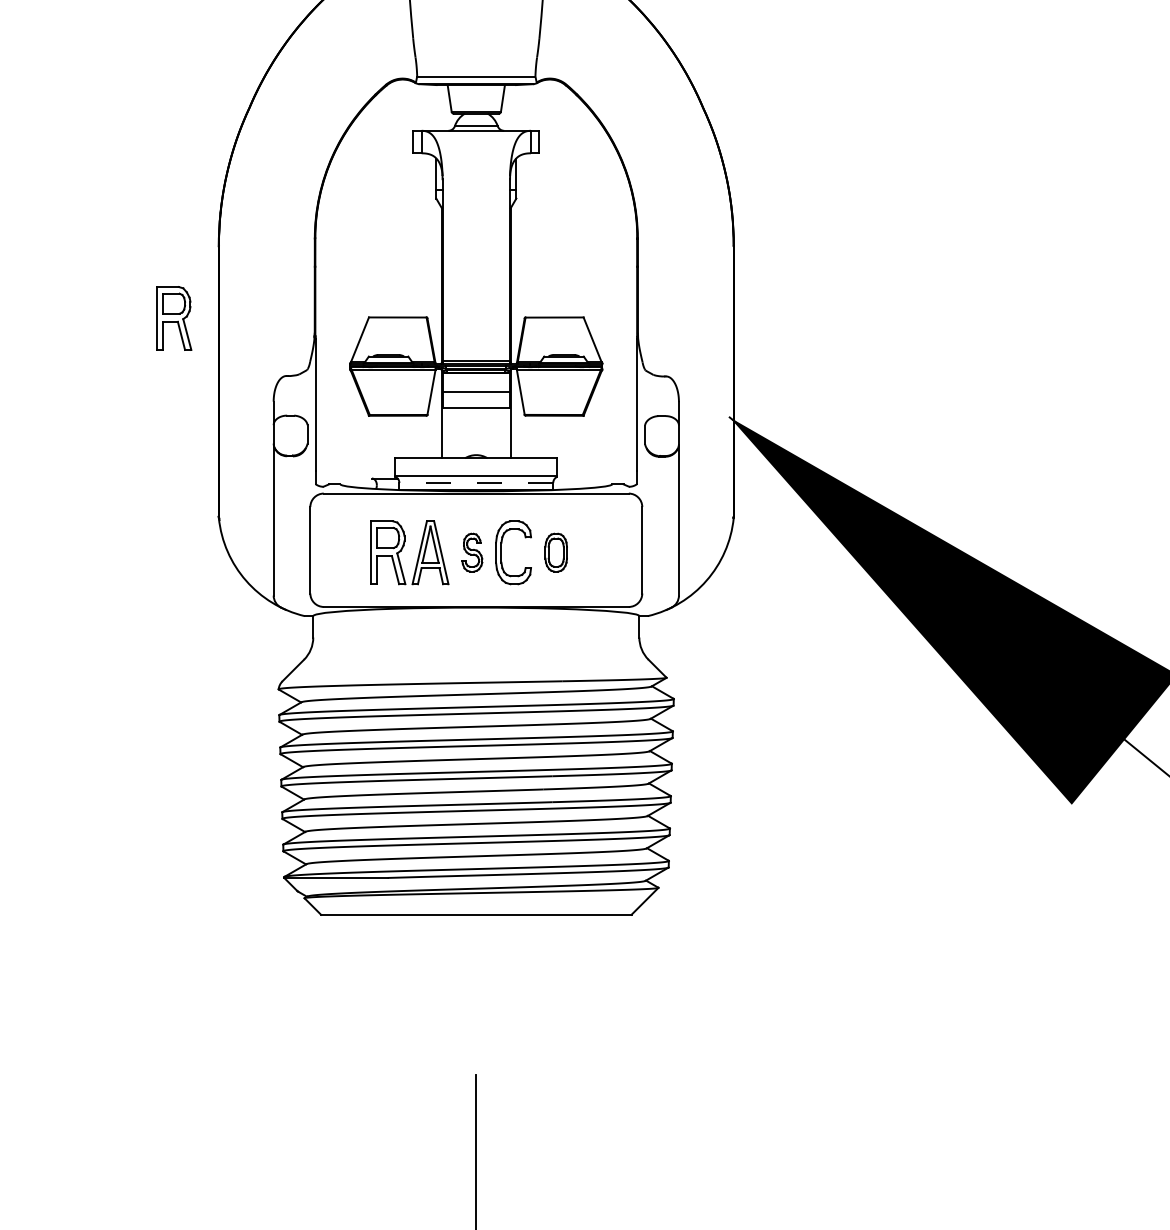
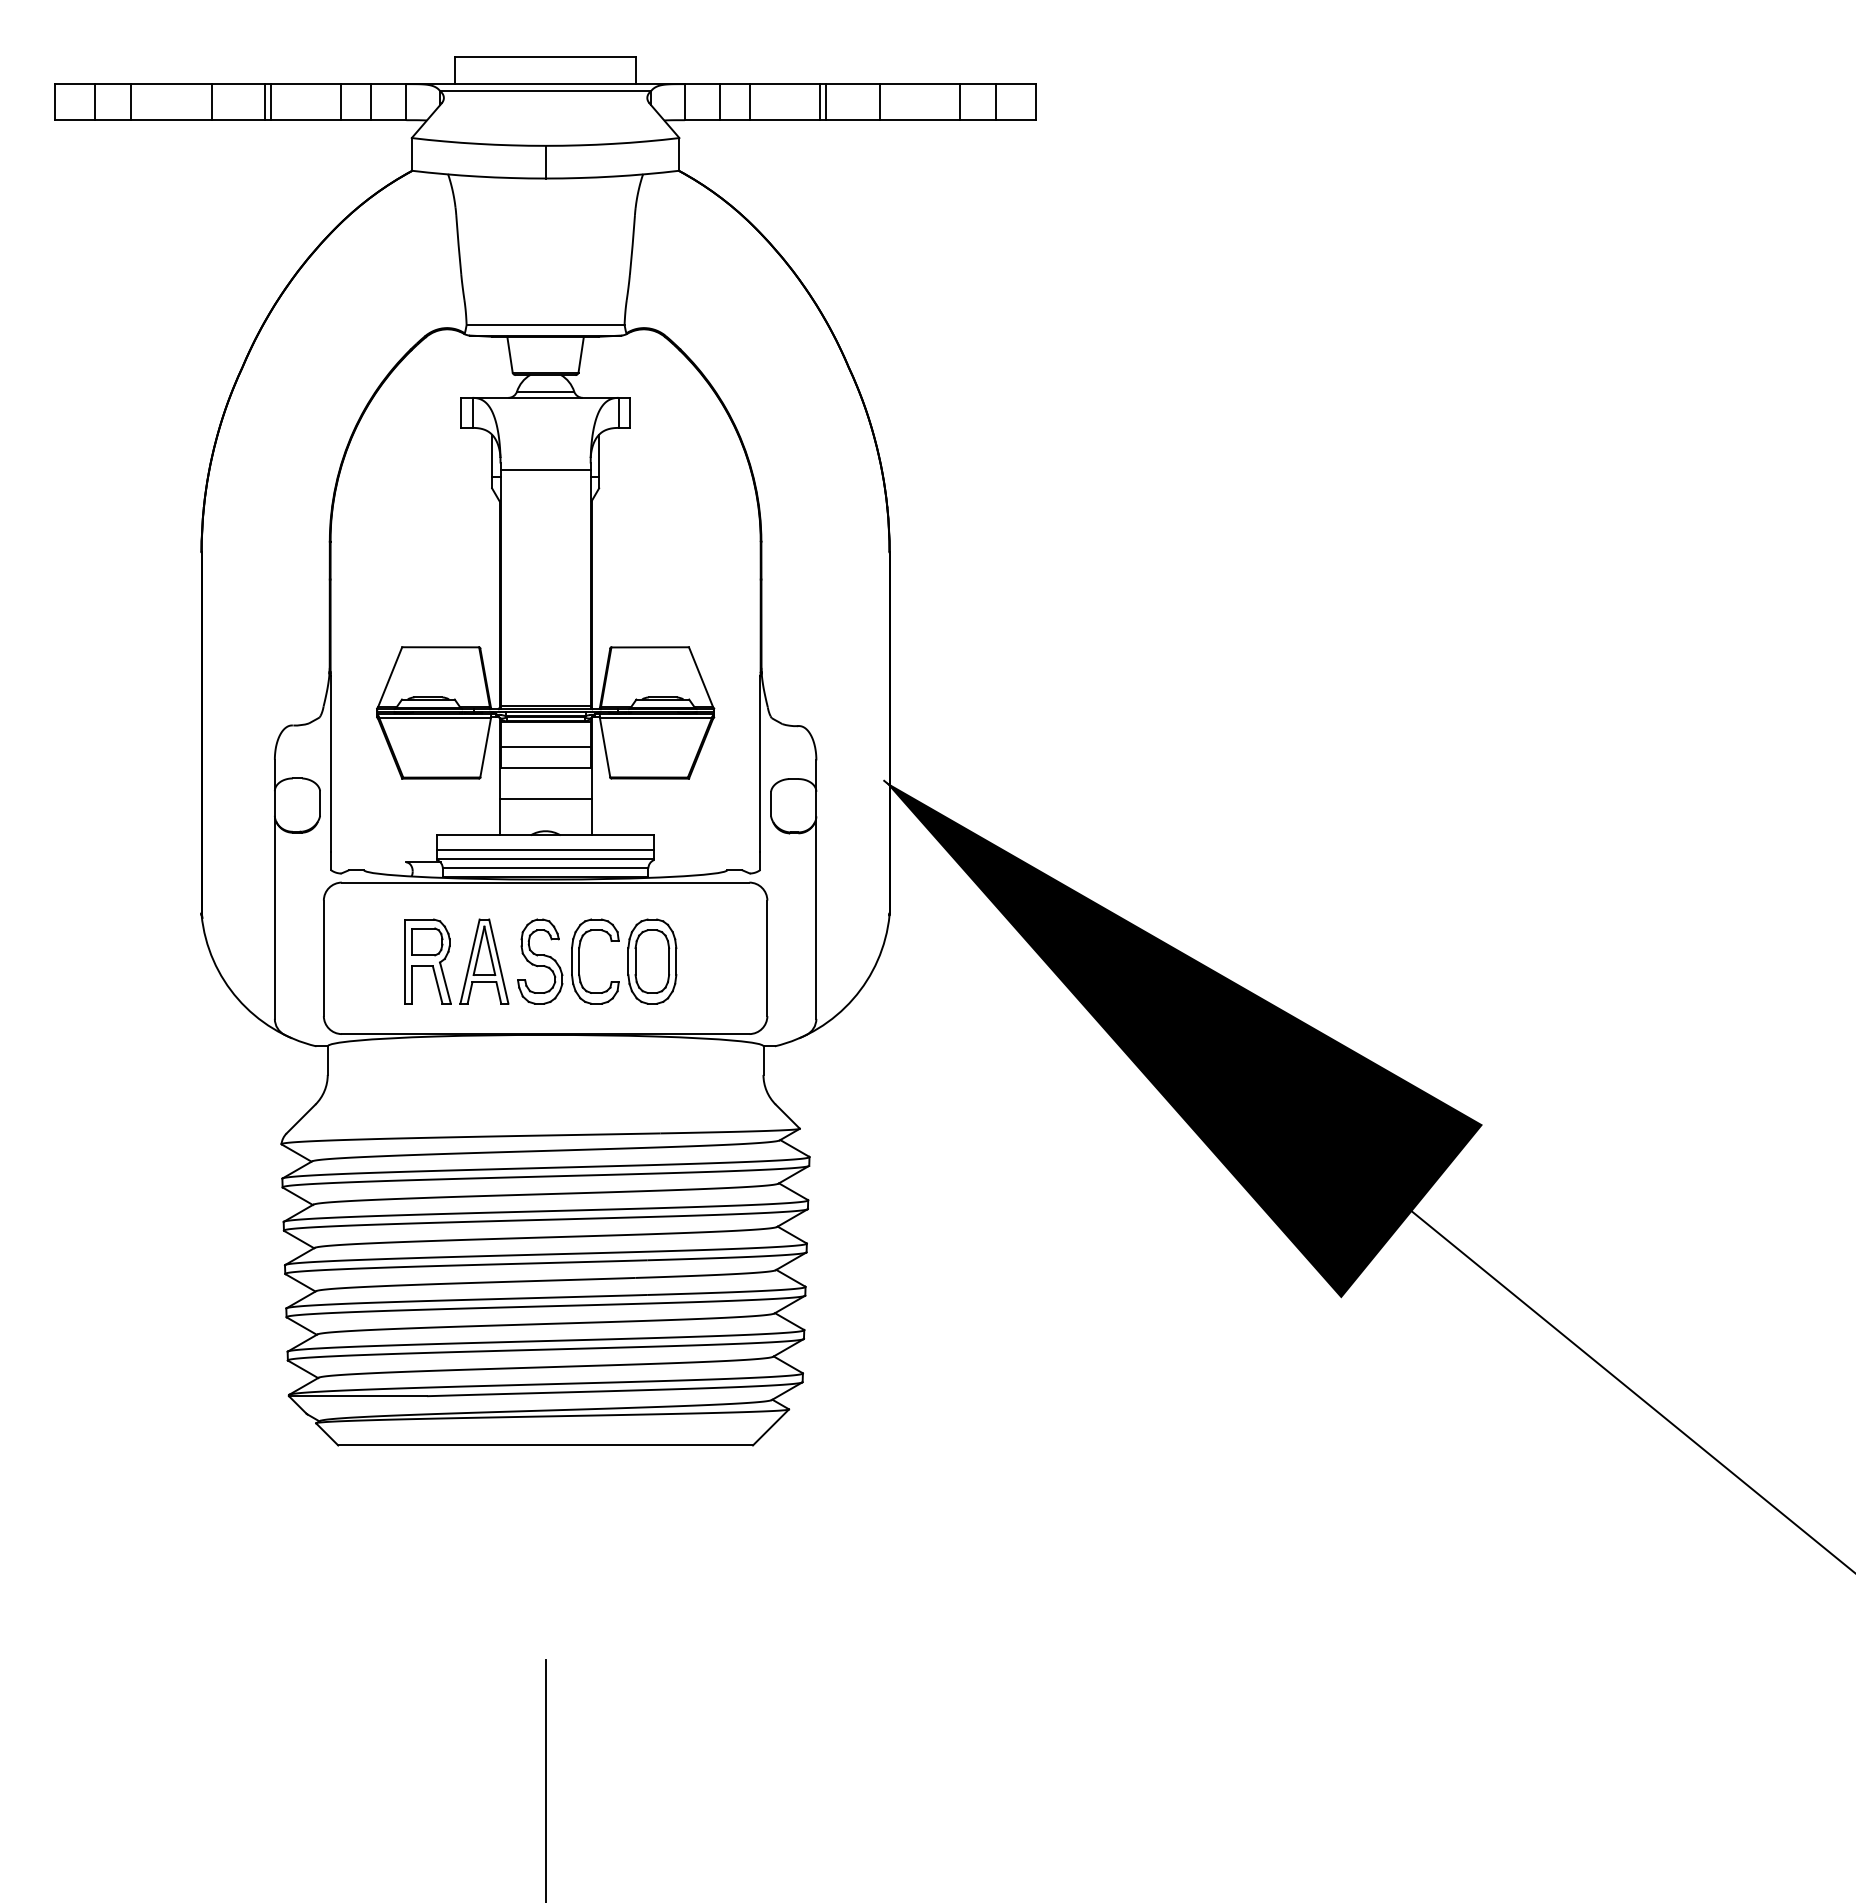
line: (476, 185) -> (545, 470), added
part: (173, 318) -> (141, 648), removed
line: (476, 430) -> (545, 798), added
line: (476, 469) -> (545, 850), added
line: (476, 483) -> (545, 868), dashed -> solid
part: (472, 552) -> (540, 961), size x1.67
part: (556, 552) -> (652, 961), size x1.67

